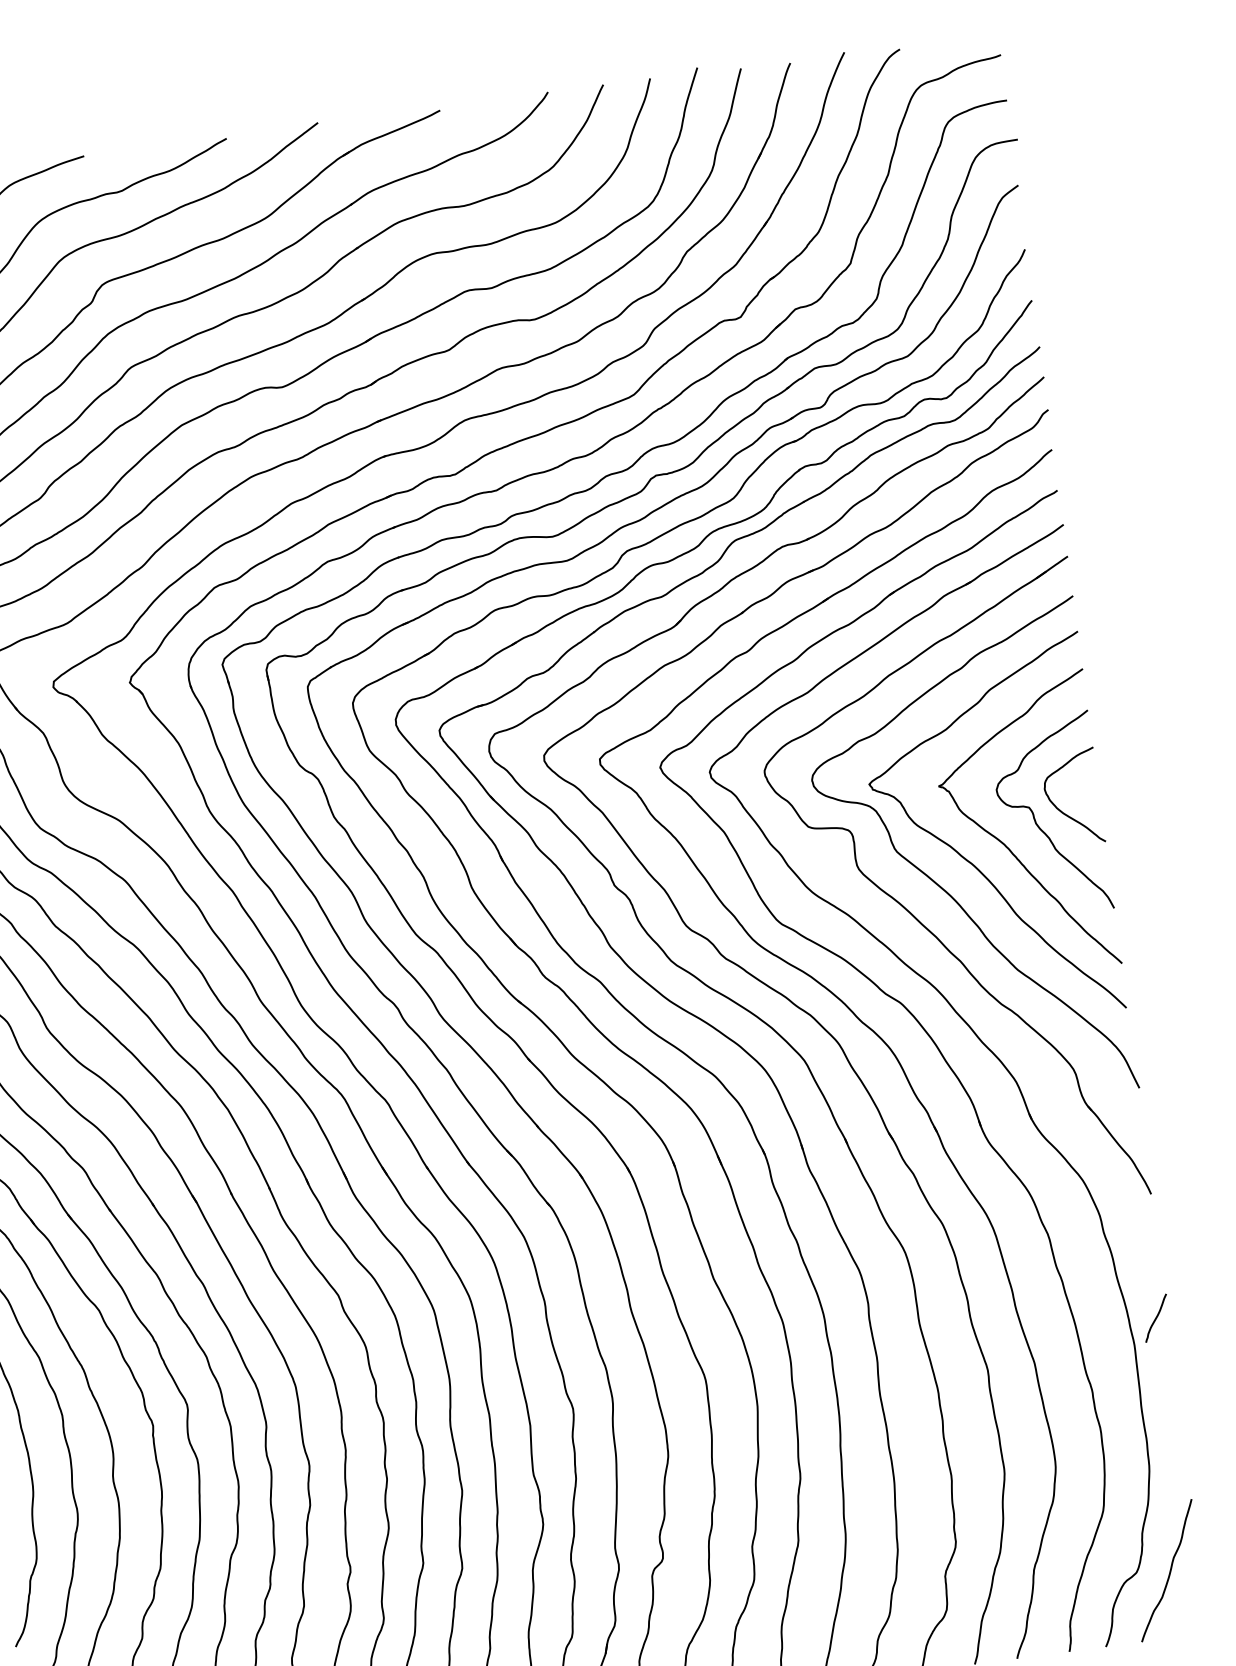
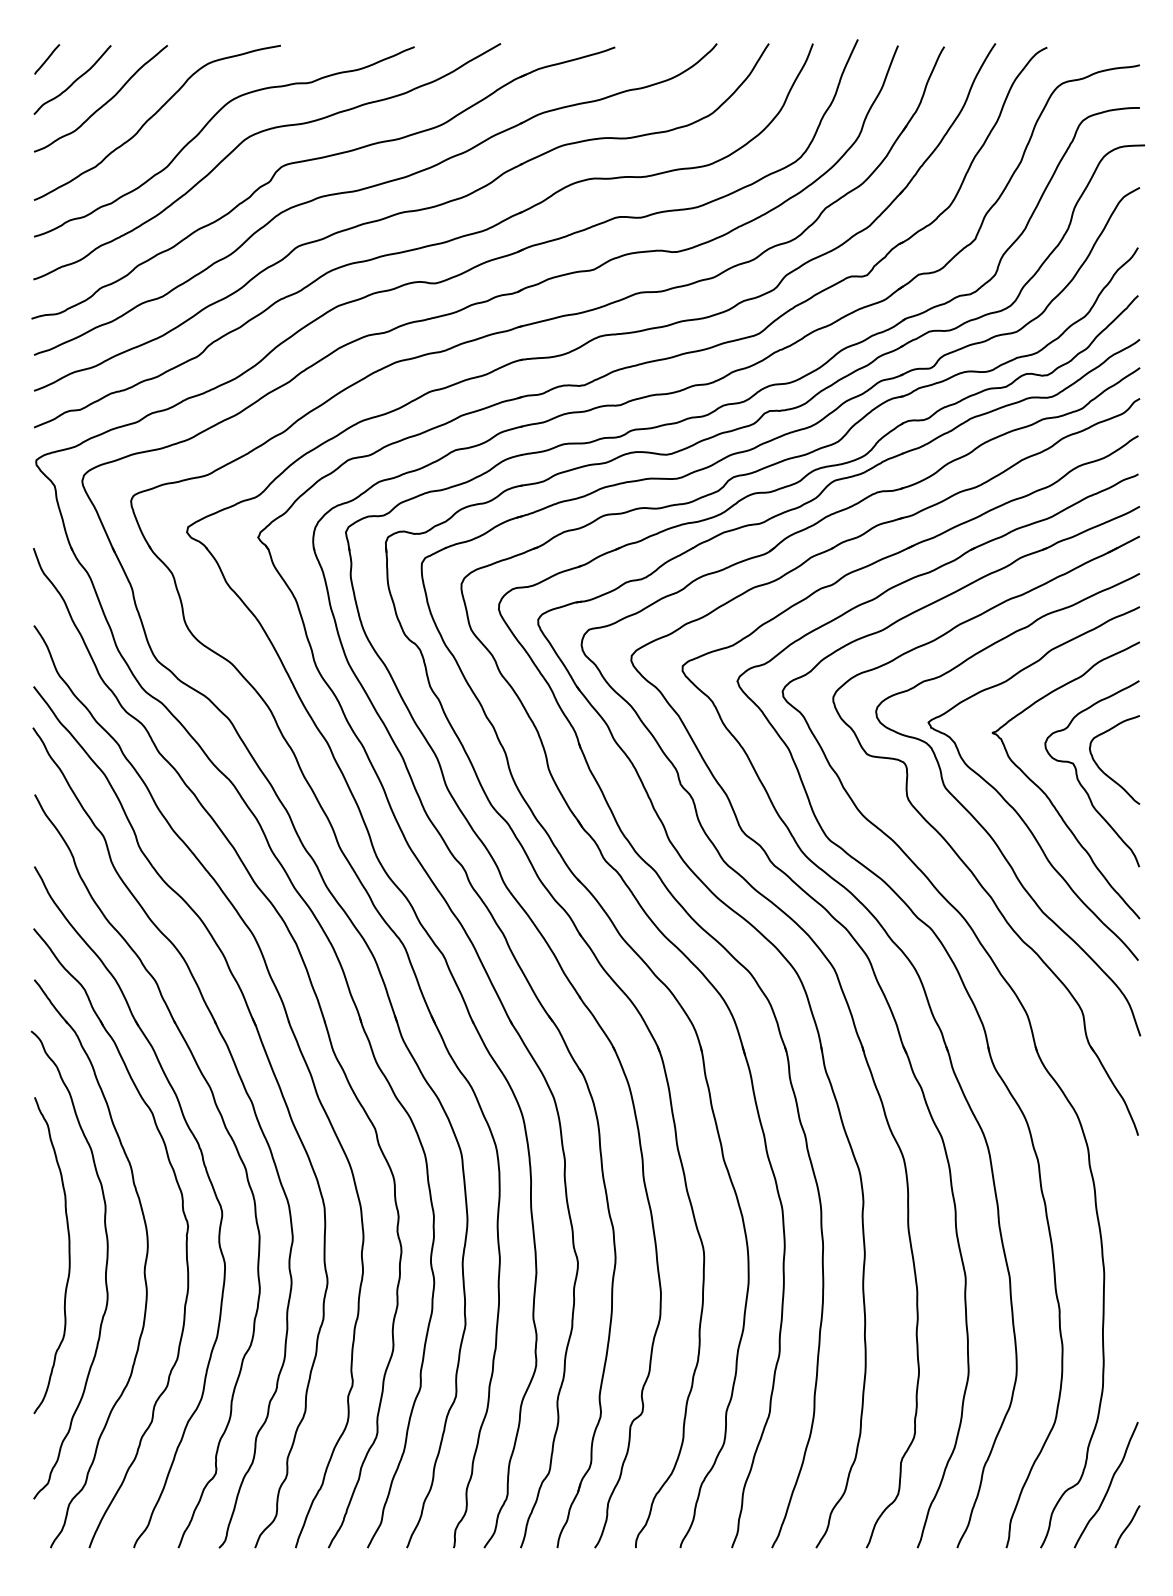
curve: (1156, 1318) -> (1127, 1526), moved

